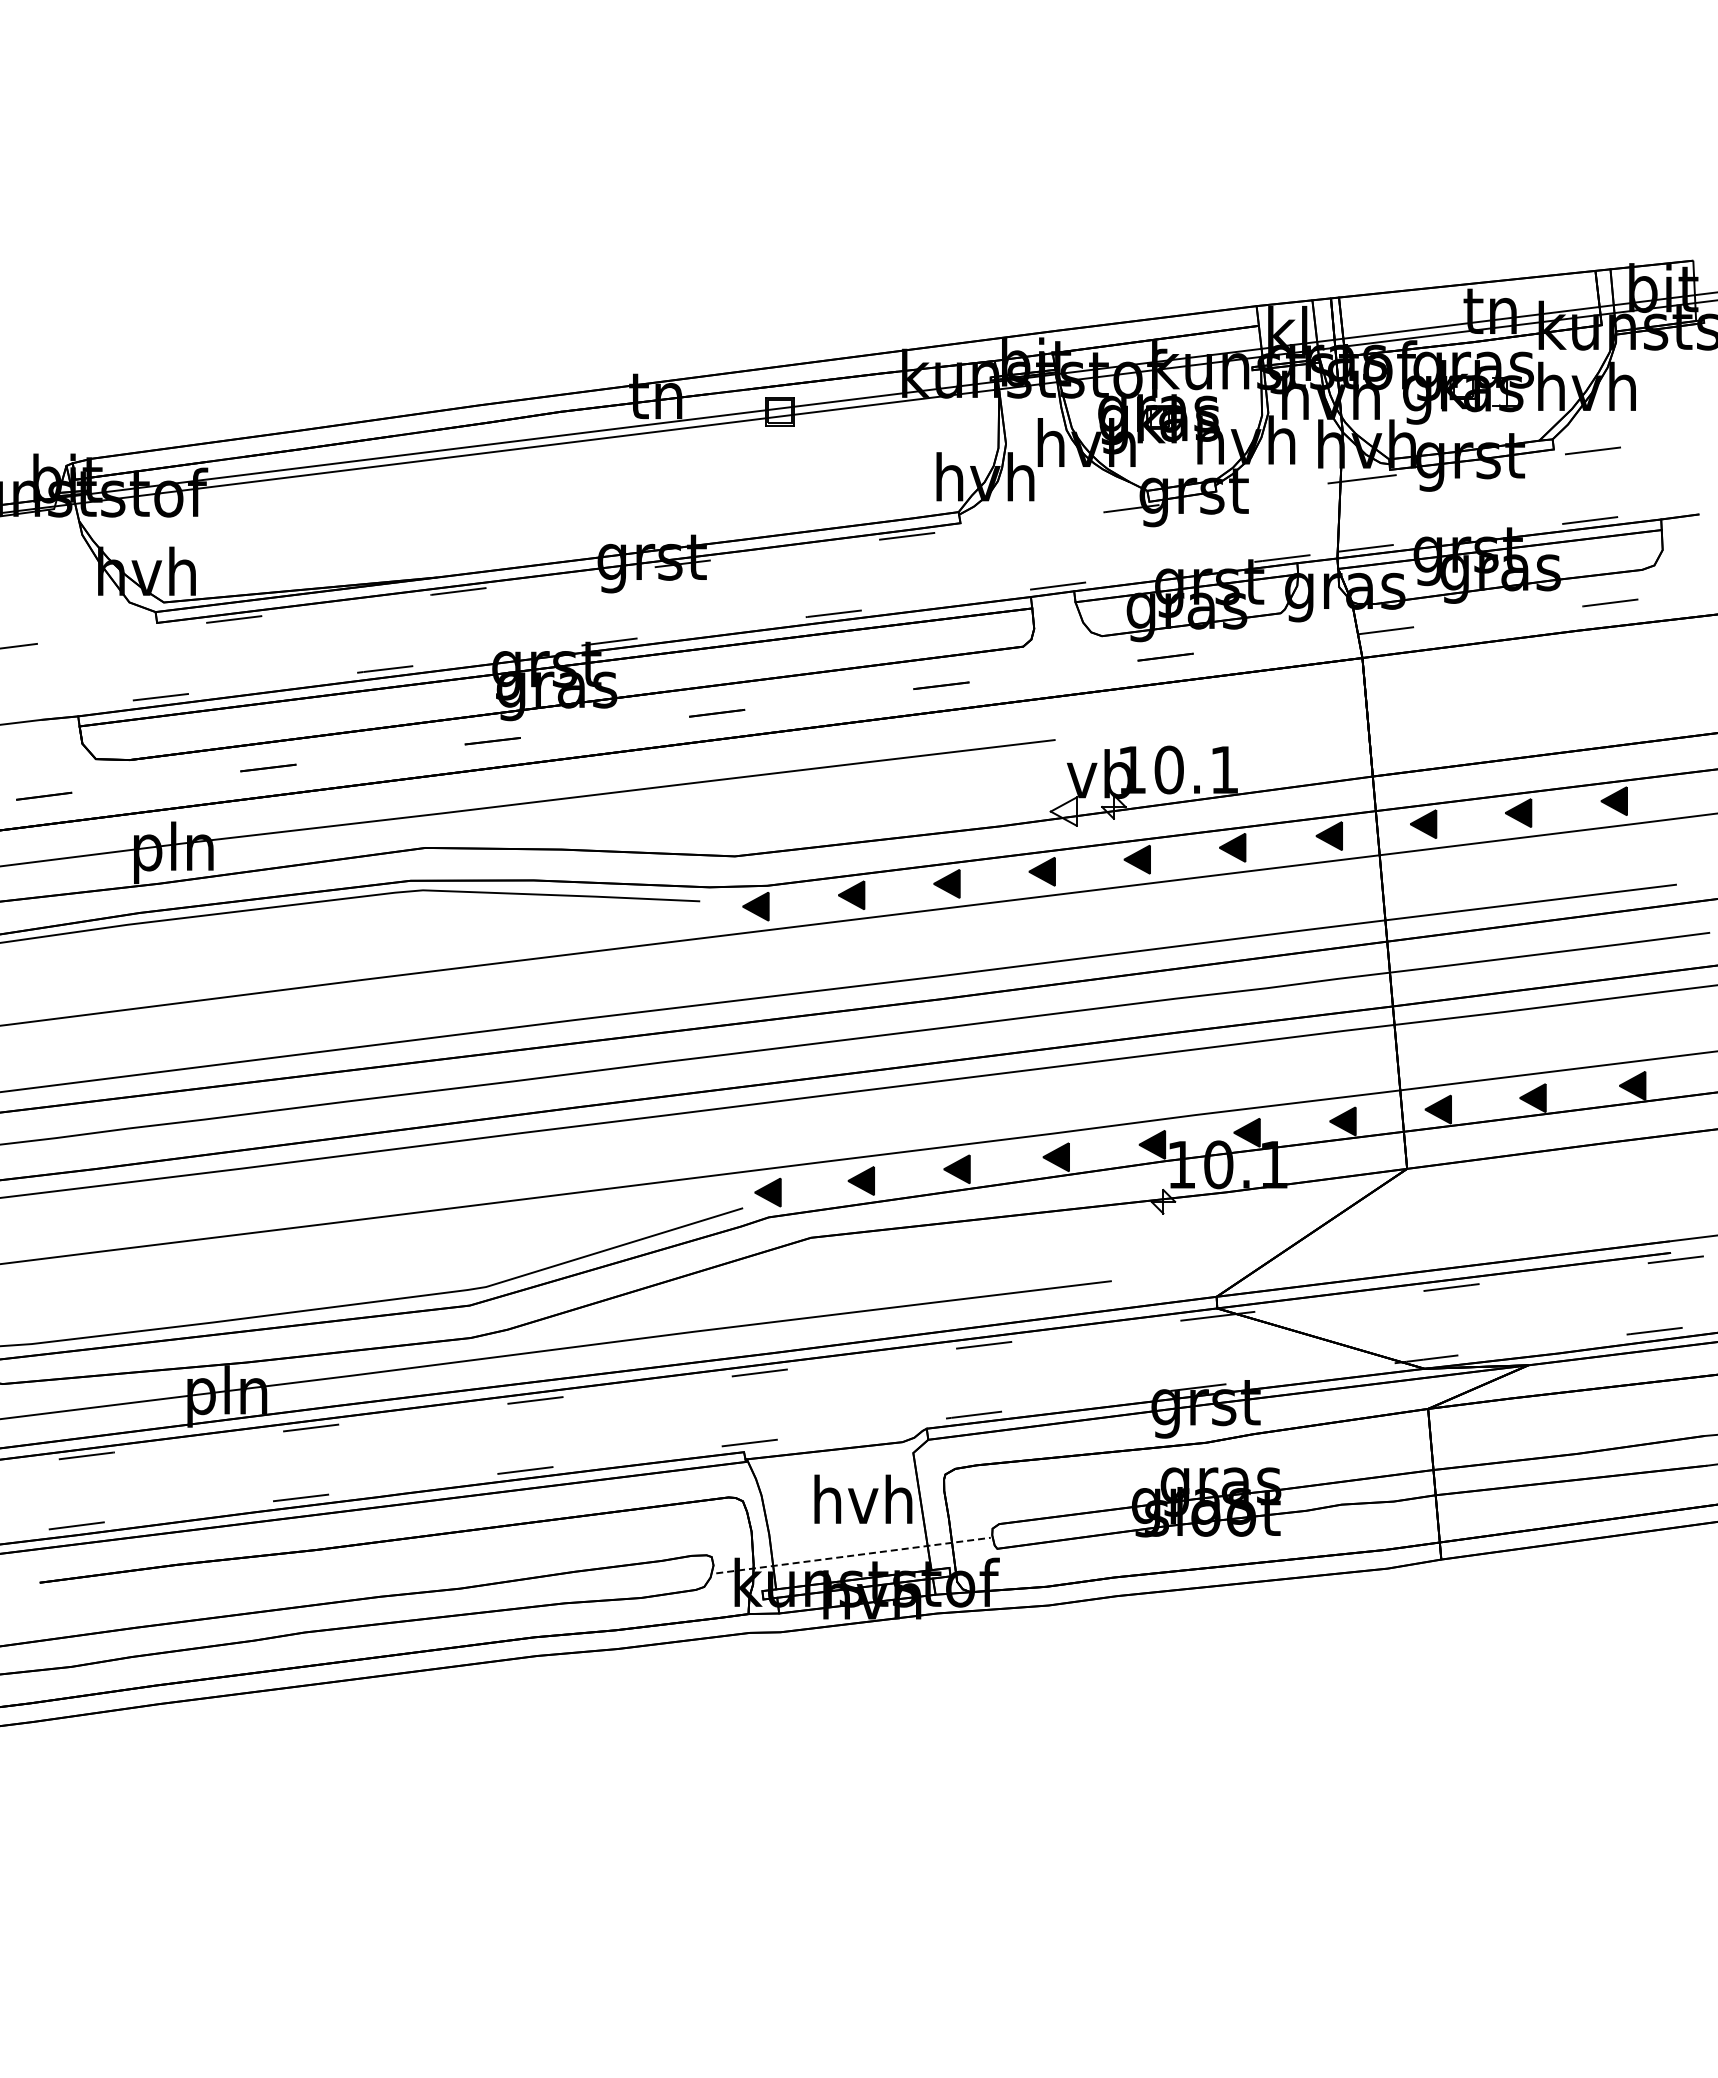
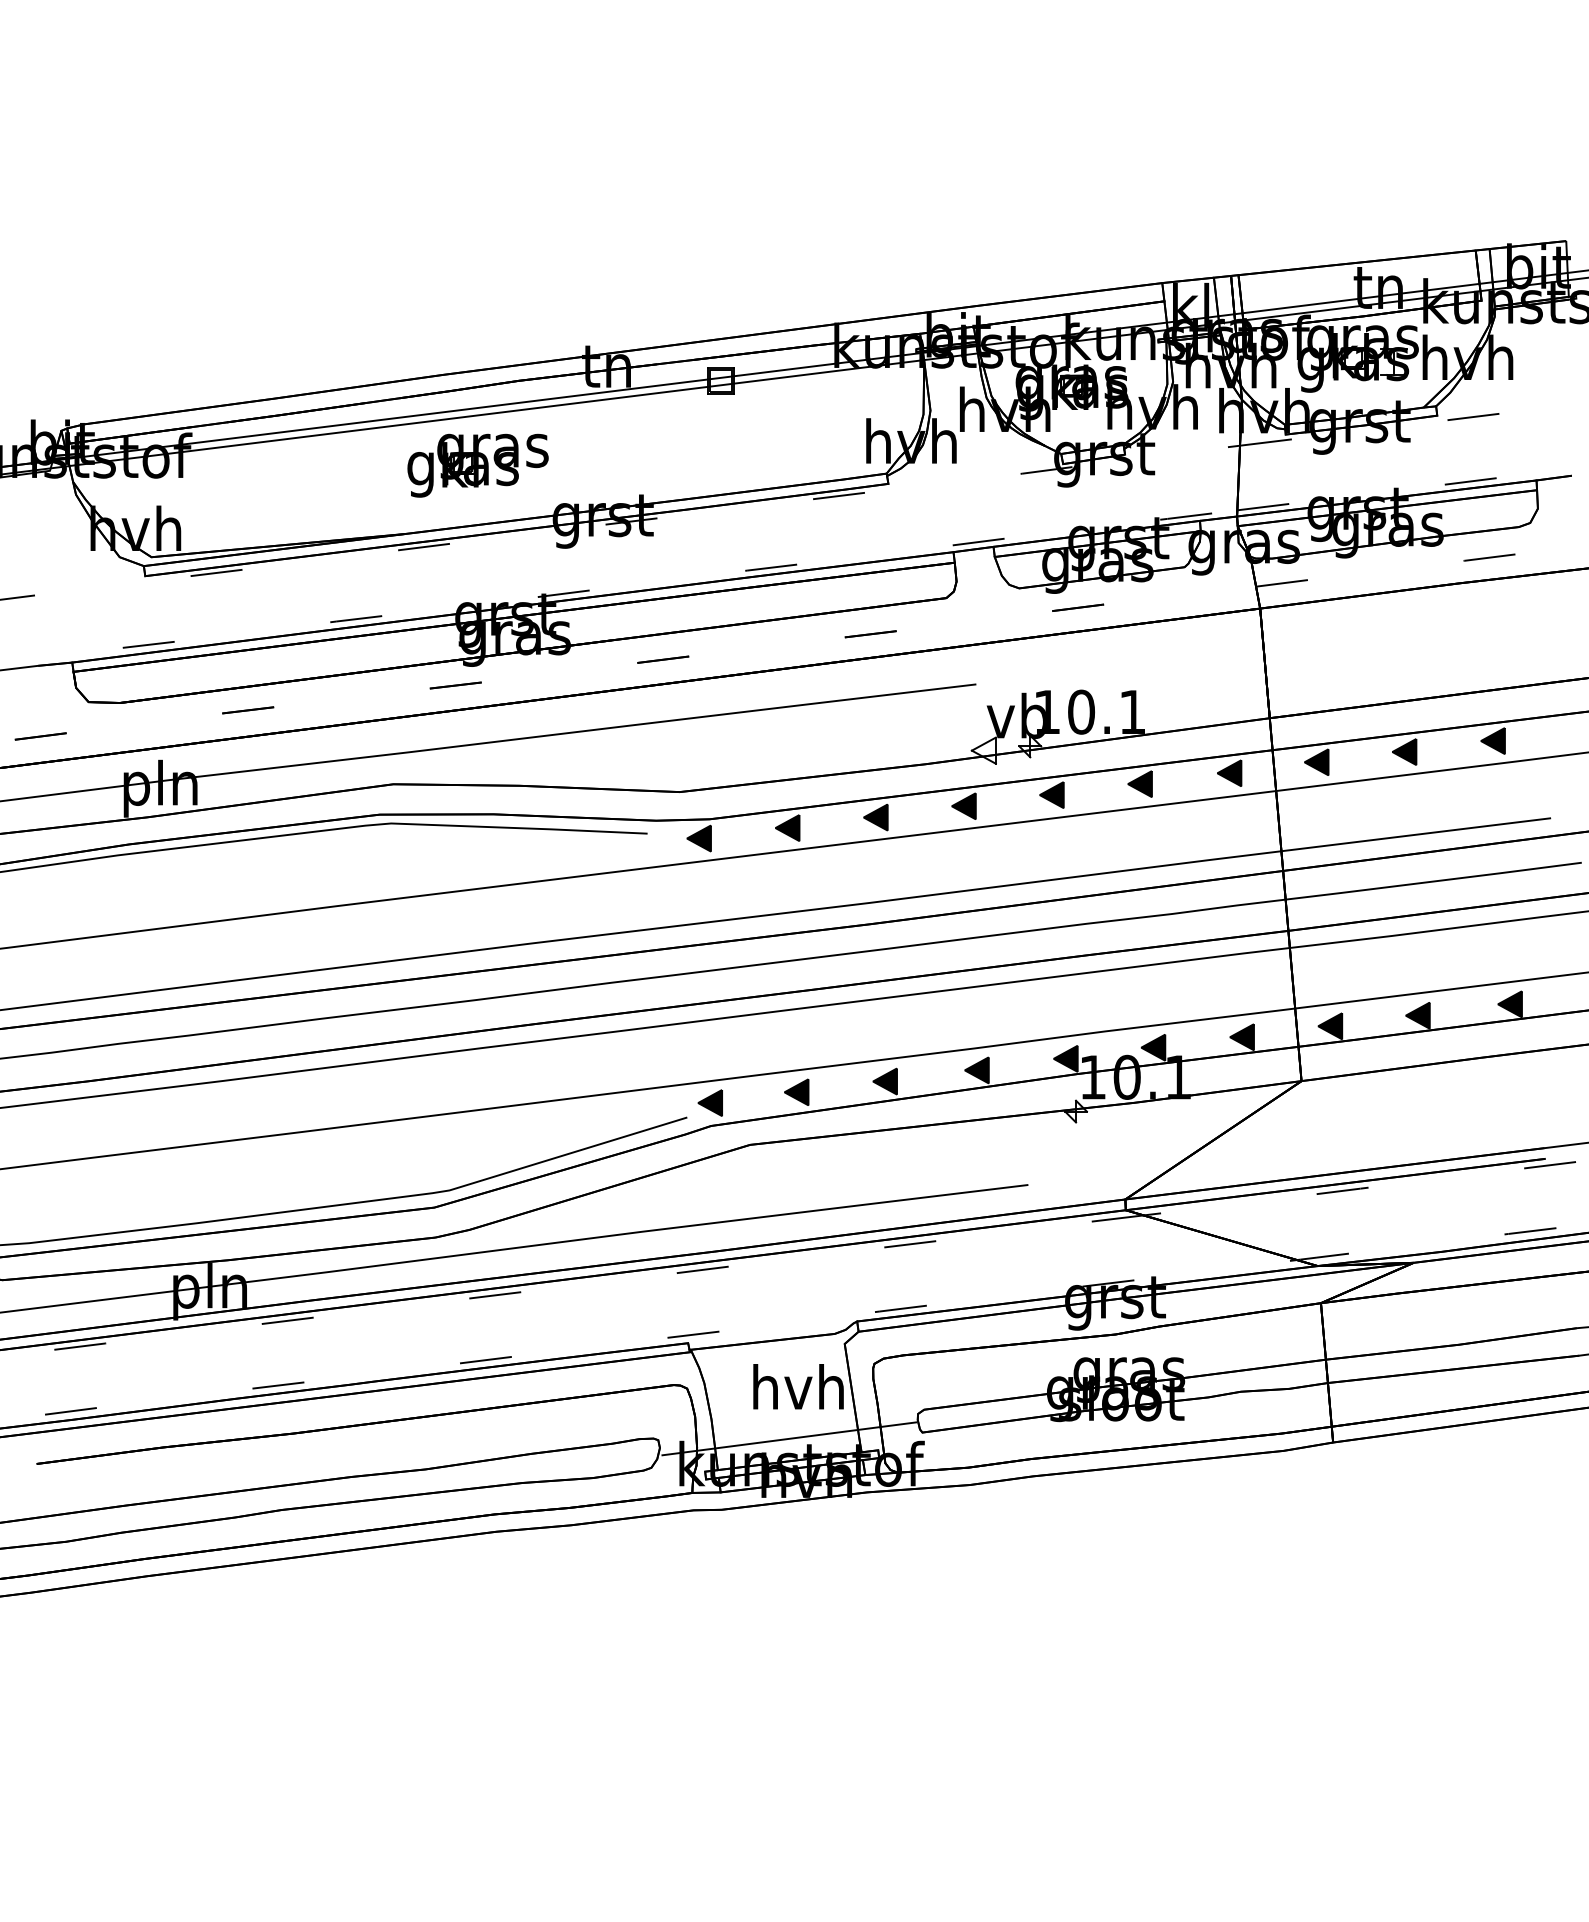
part: (516, 503) -> (477, 465), added
line: (853, 1555) -> (789, 1438), dashed -> solid

